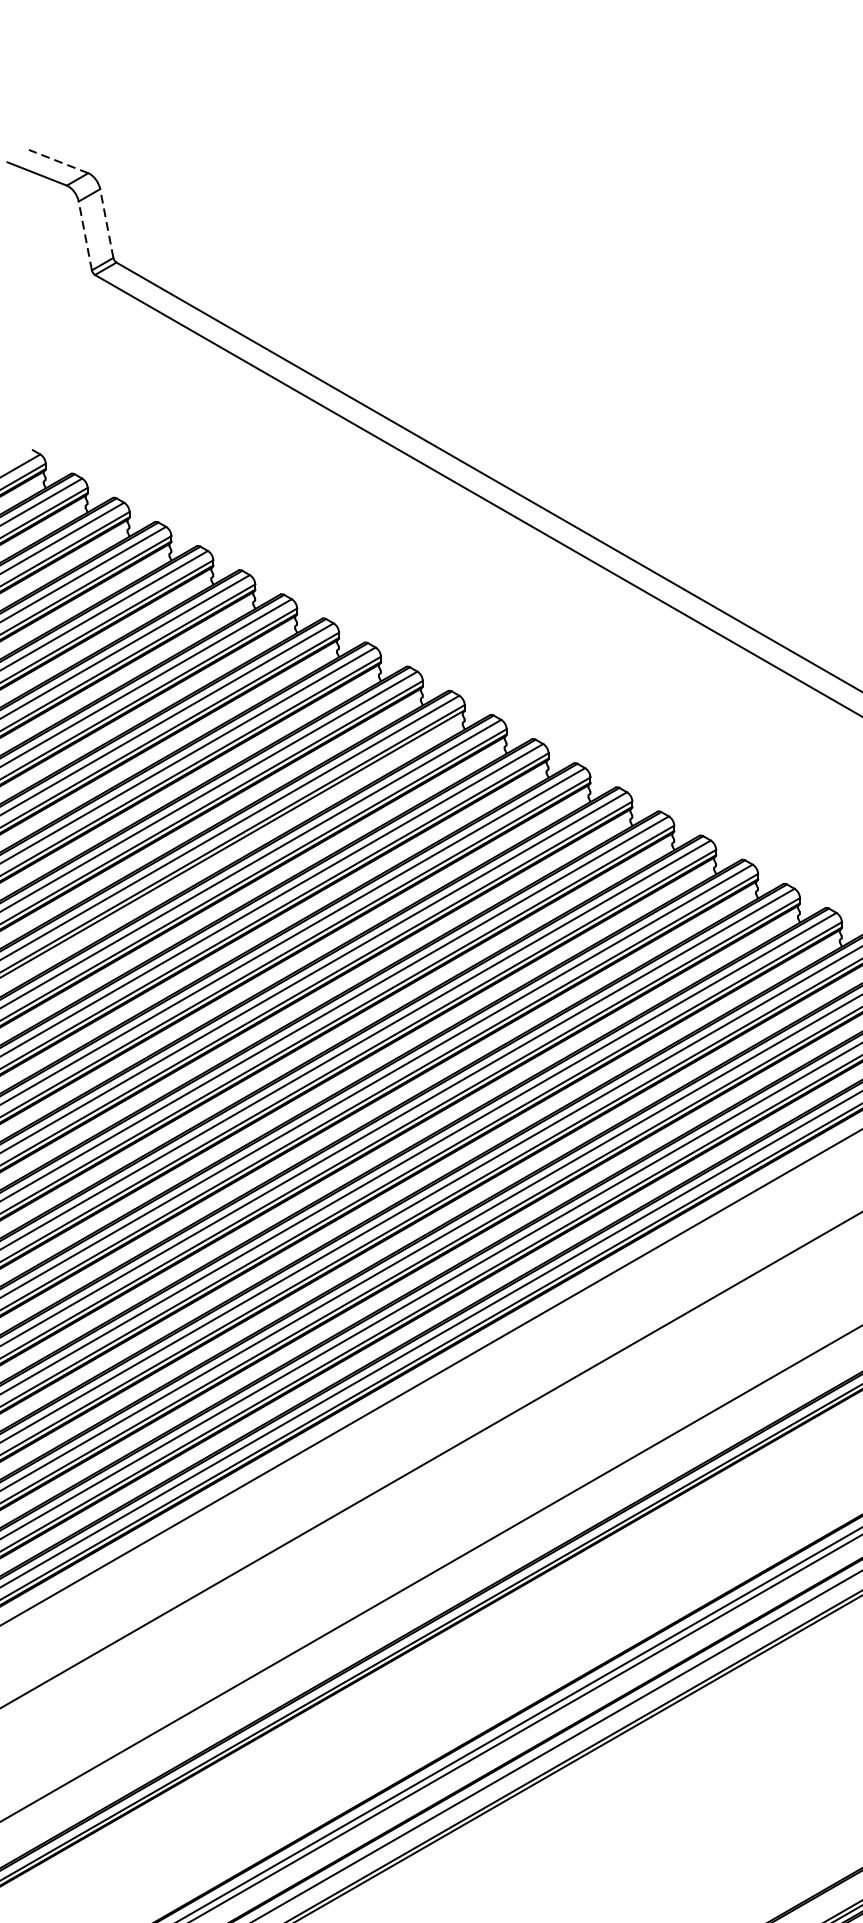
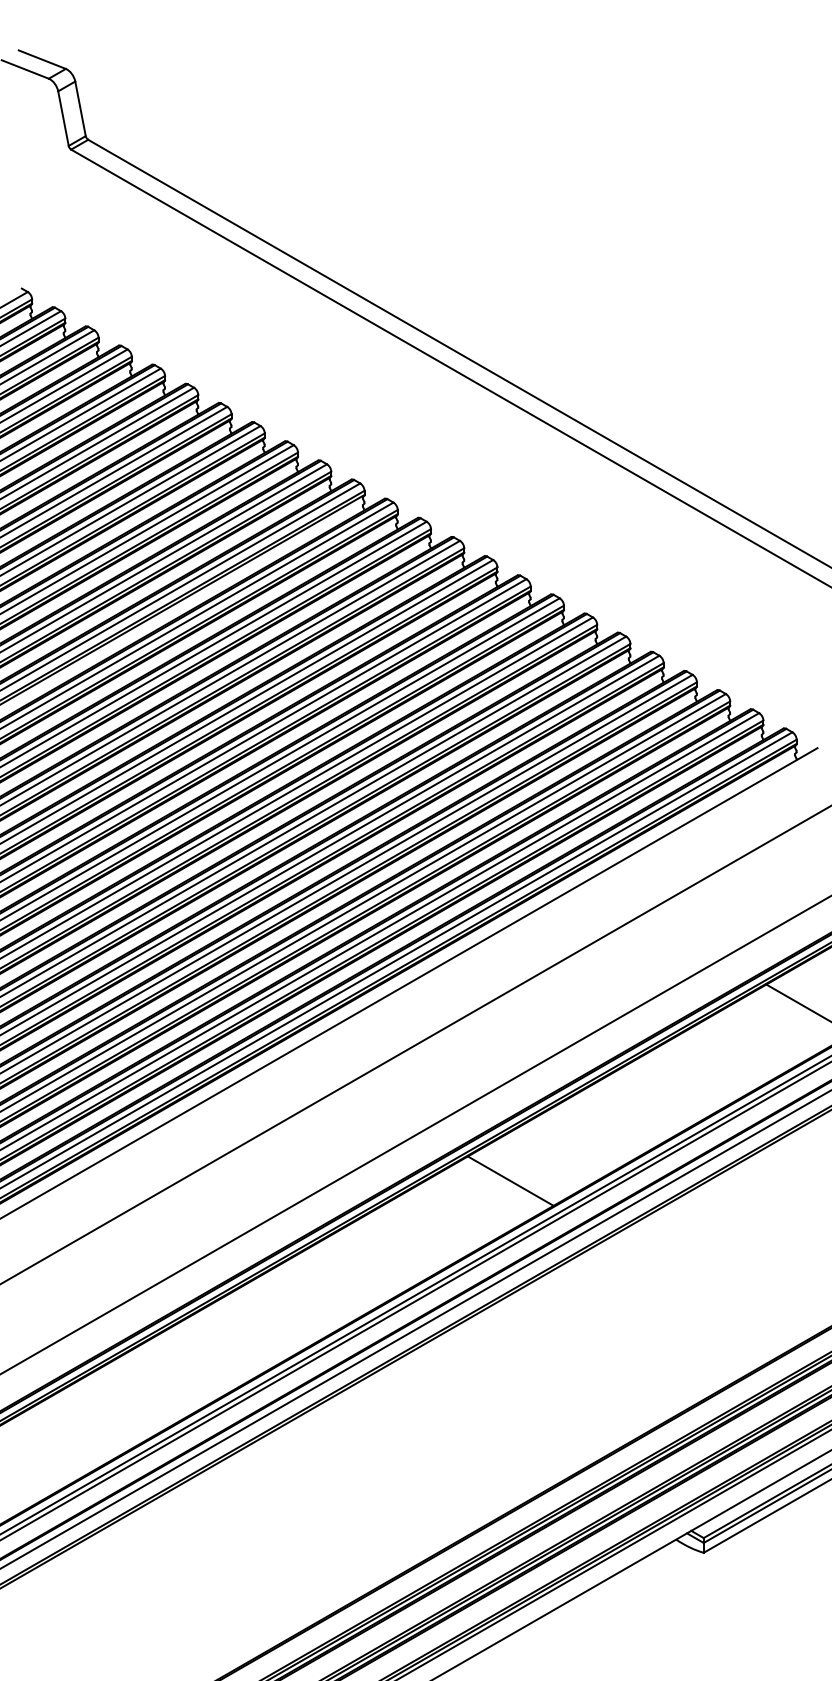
line: (57, 161) -> (41, 59), dashed -> solid
line: (106, 223) -> (80, 108), dashed -> solid
line: (85, 235) -> (63, 118), dashed -> solid
line: (648, 1574) -> (510, 1180), added

